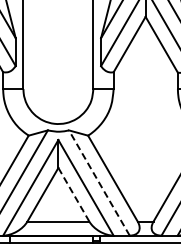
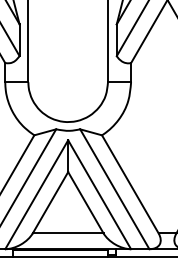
line: (99, 183) -> (114, 189), dashed -> solid
line: (74, 195) -> (86, 203), dashed -> solid

